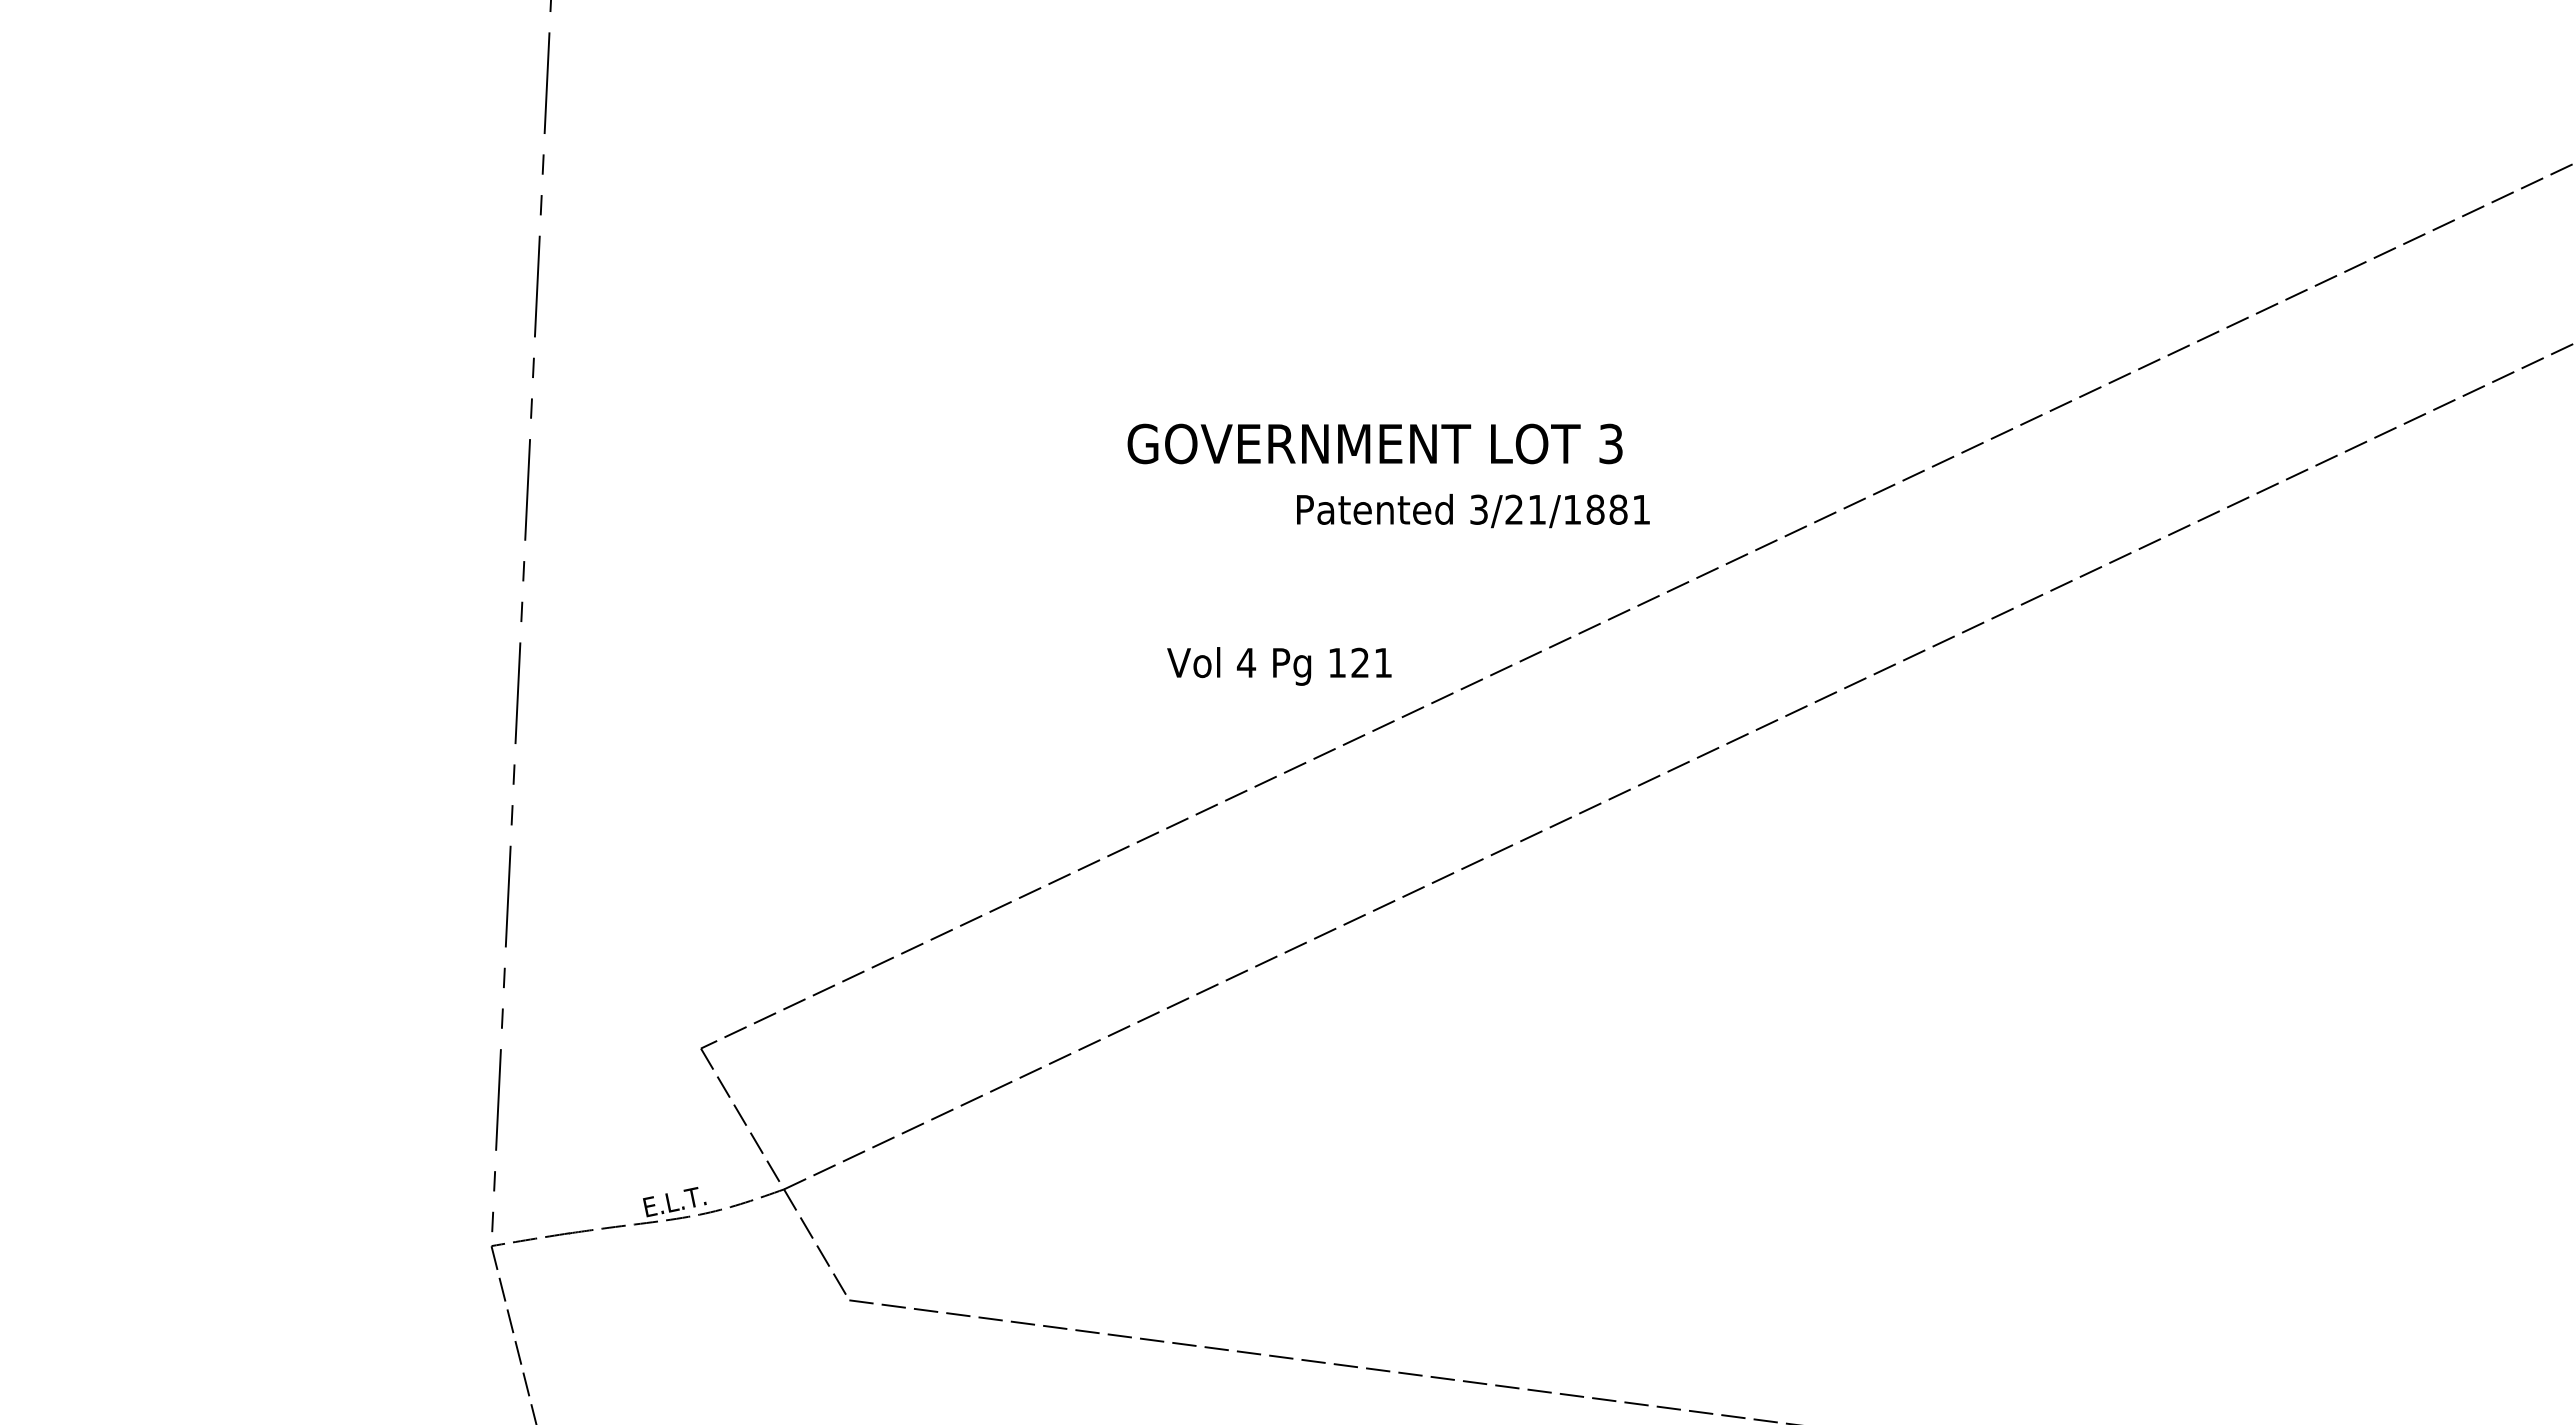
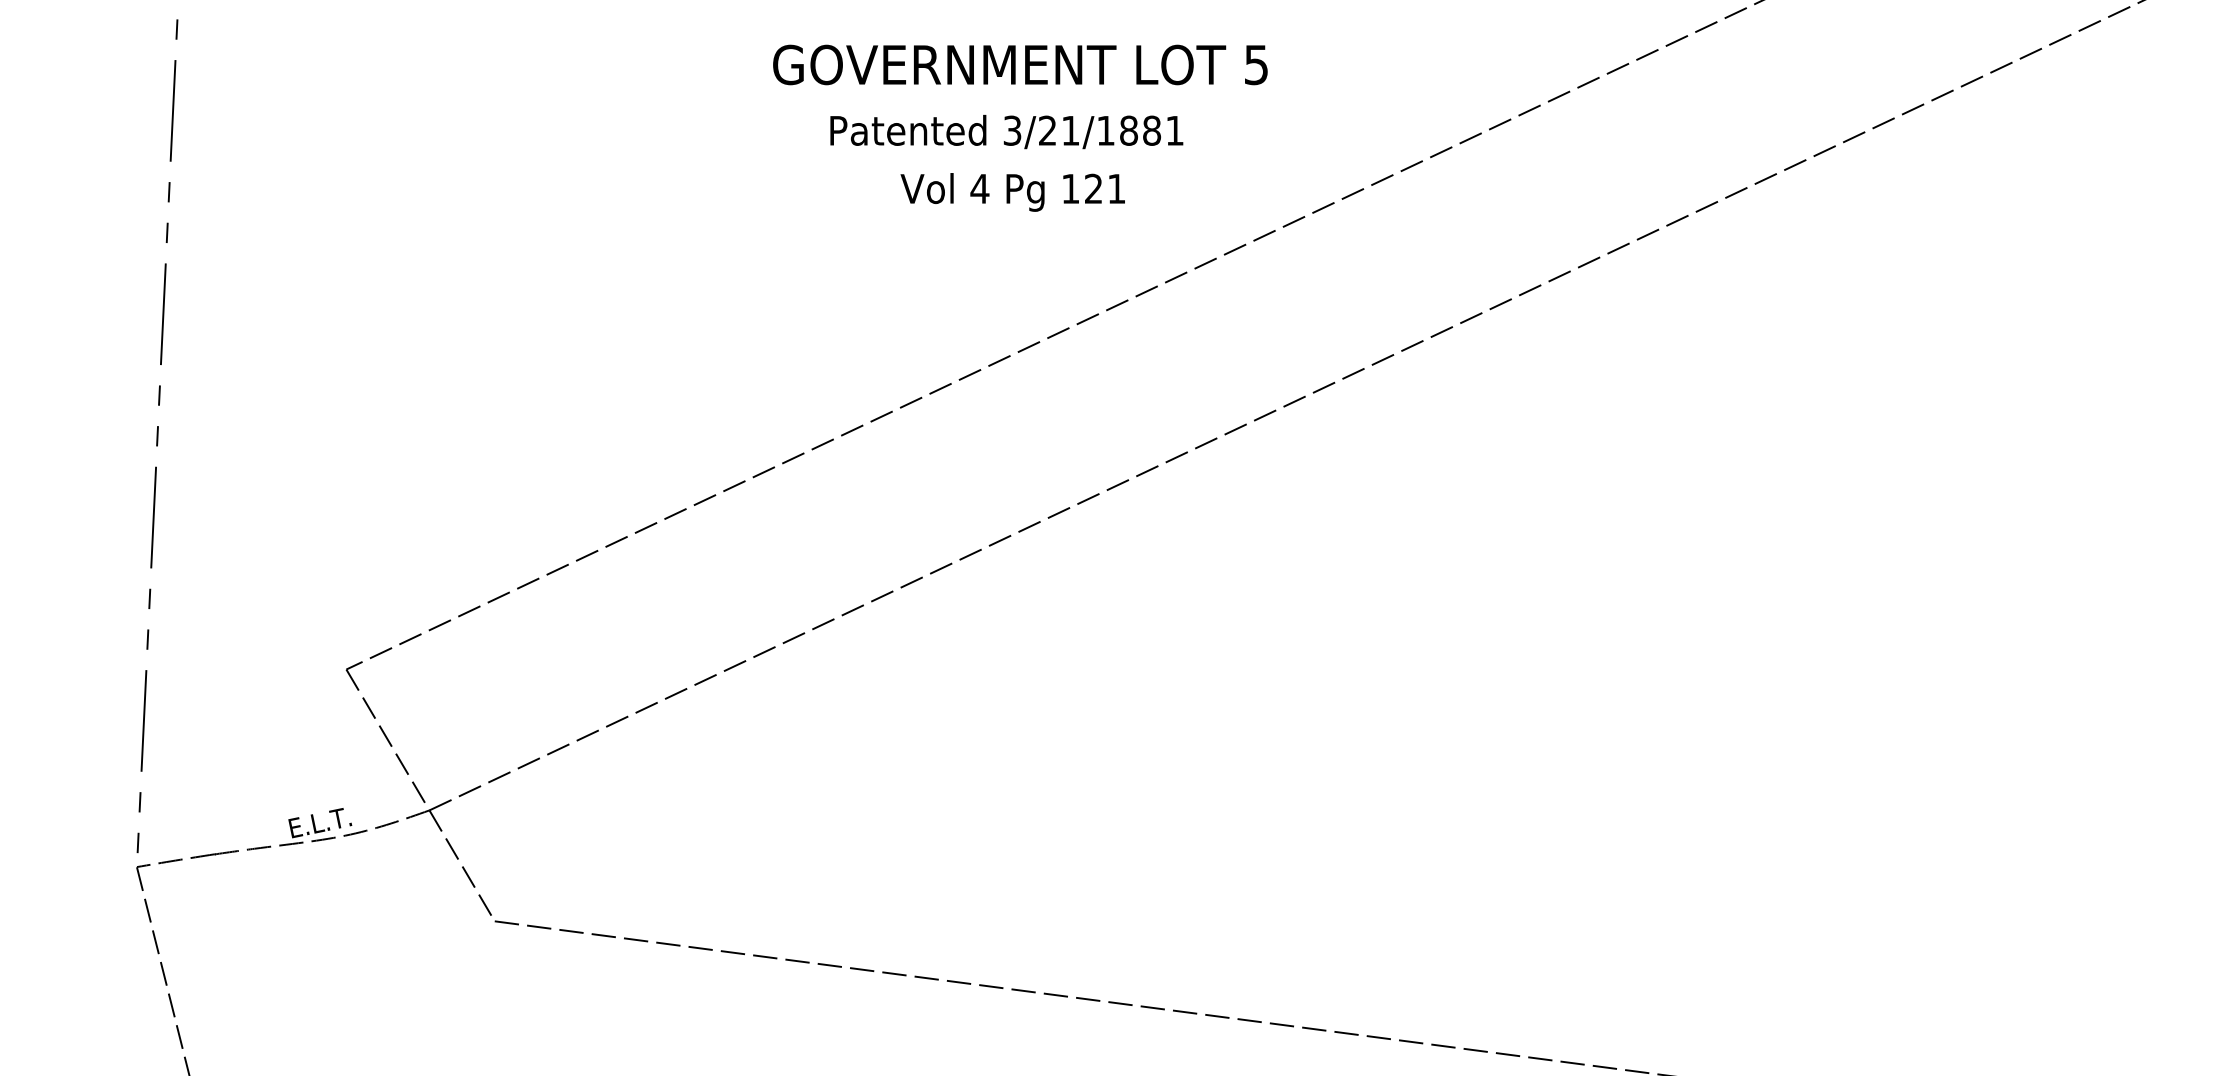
text: (1611, 443) -> (1256, 64), 3 -> 5
text: (1473, 511) -> (1006, 132), moved
text: (1279, 666) -> (1012, 192), moved

